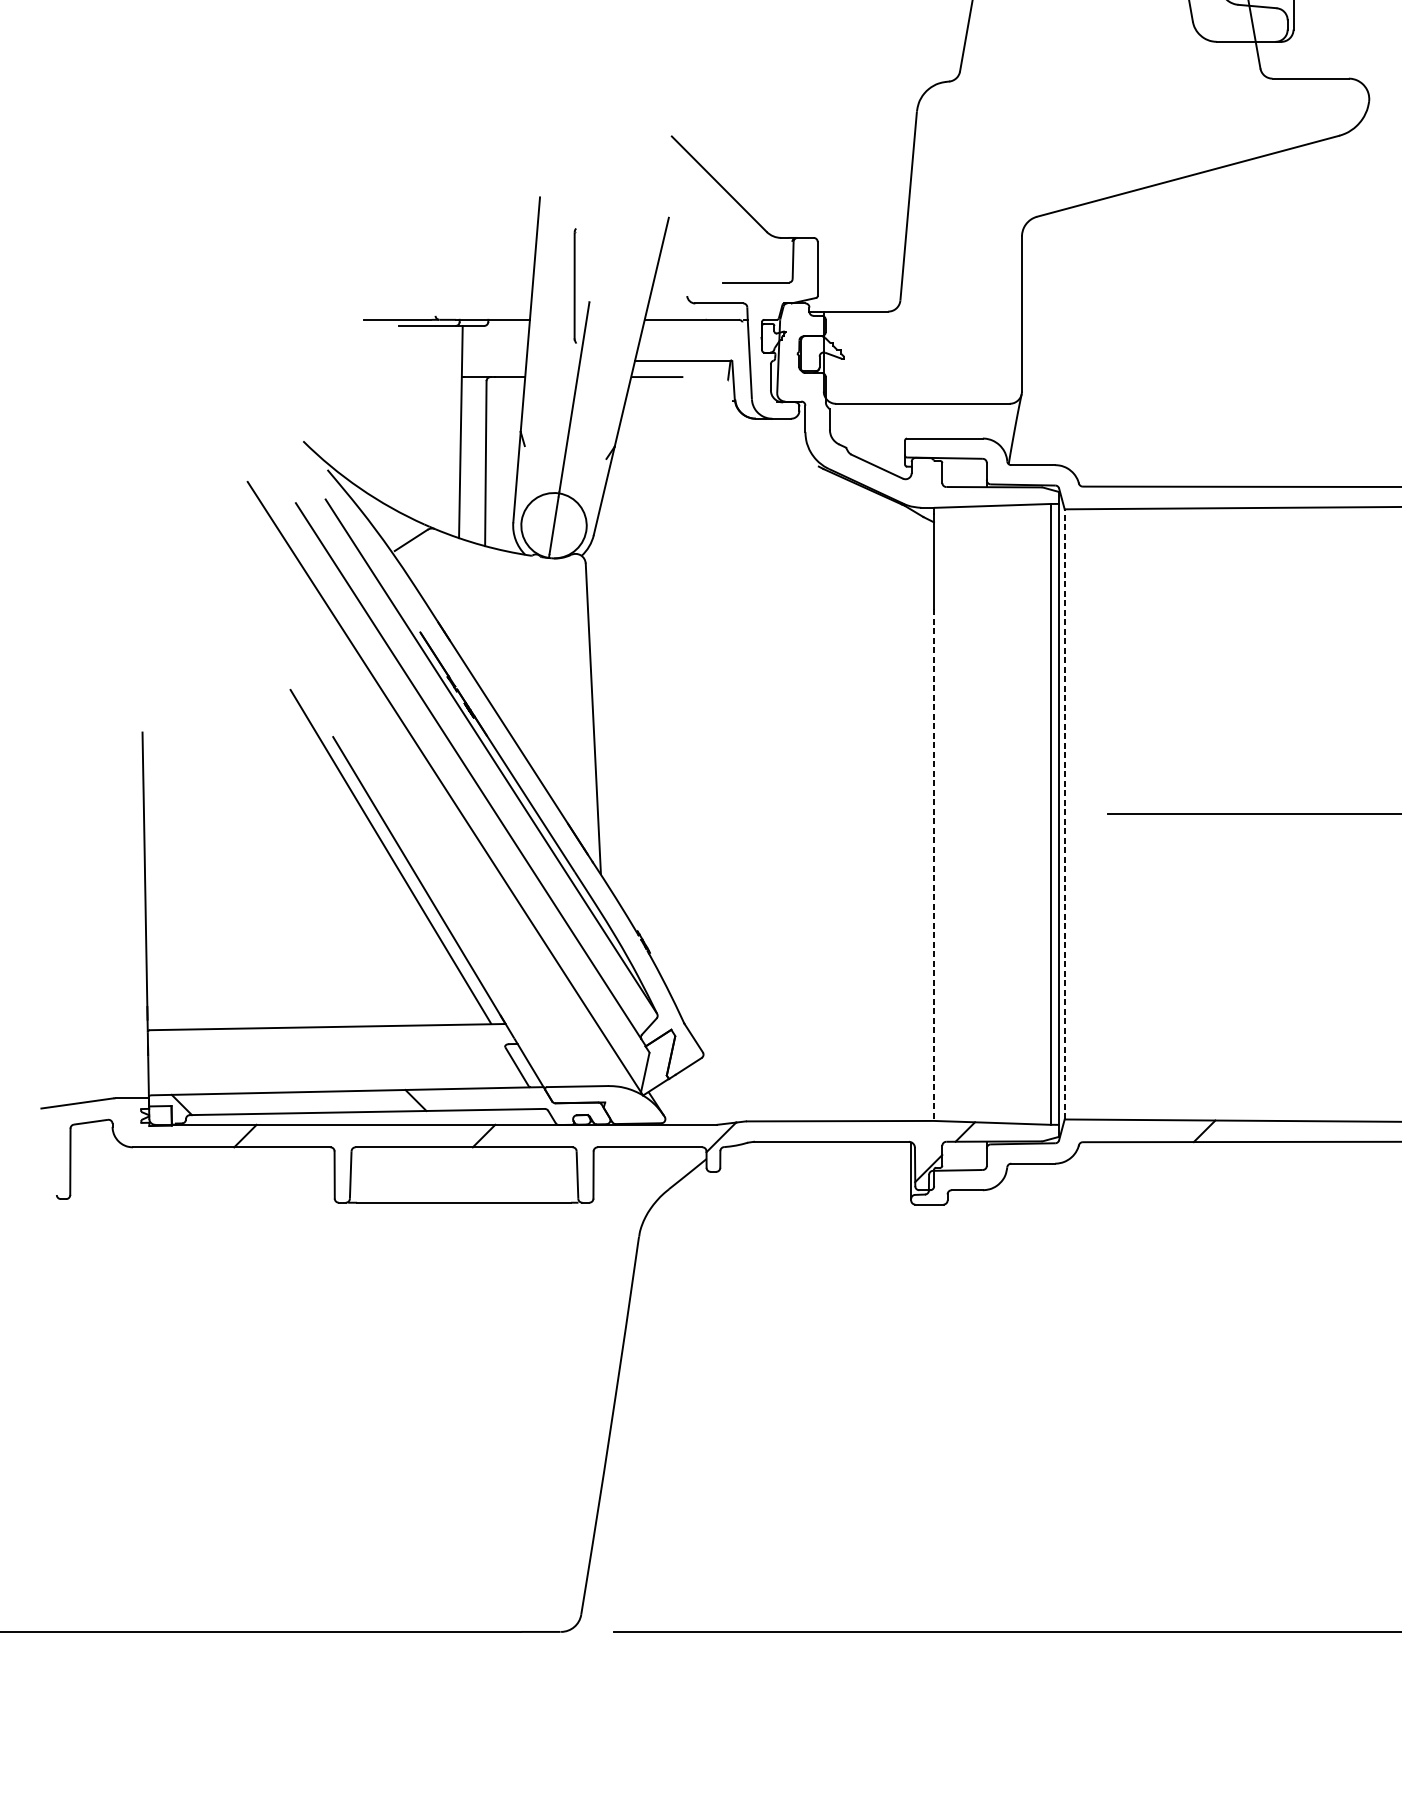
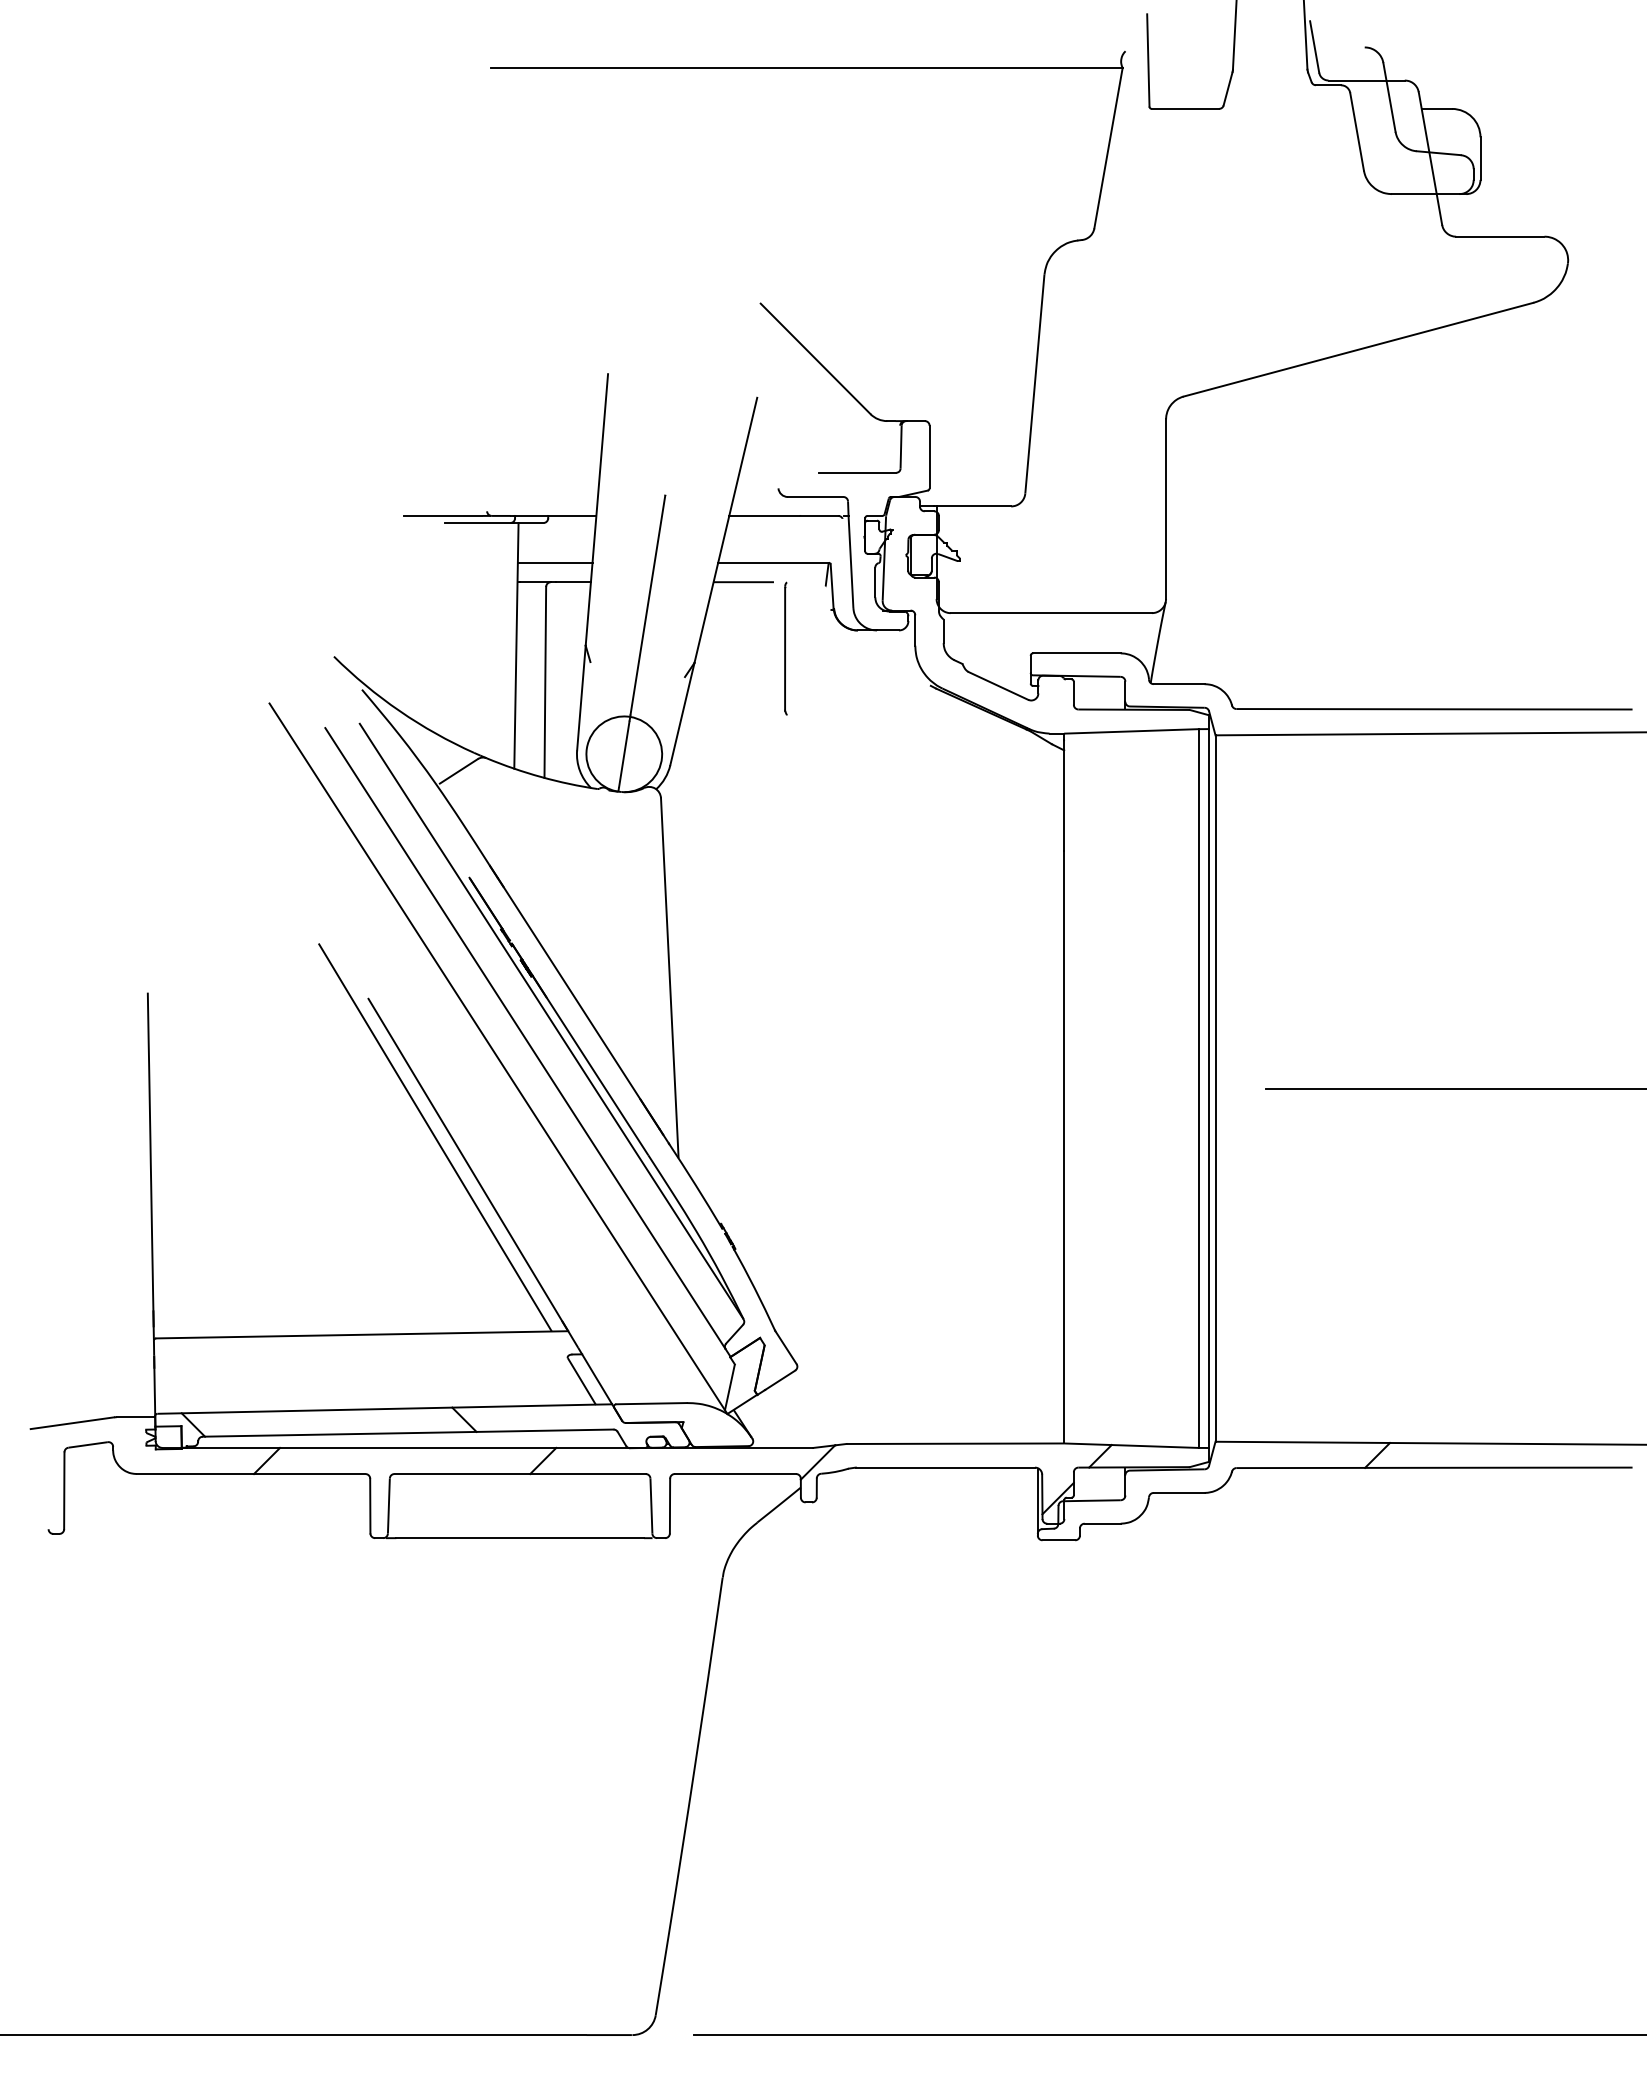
part: (574, 285) -> (785, 648), moved
line: (493, 360) -> (554, 563), added
line: (1064, 814) -> (1215, 1088), dashed -> solid
line: (934, 865) -> (1064, 1147), dashed -> solid

